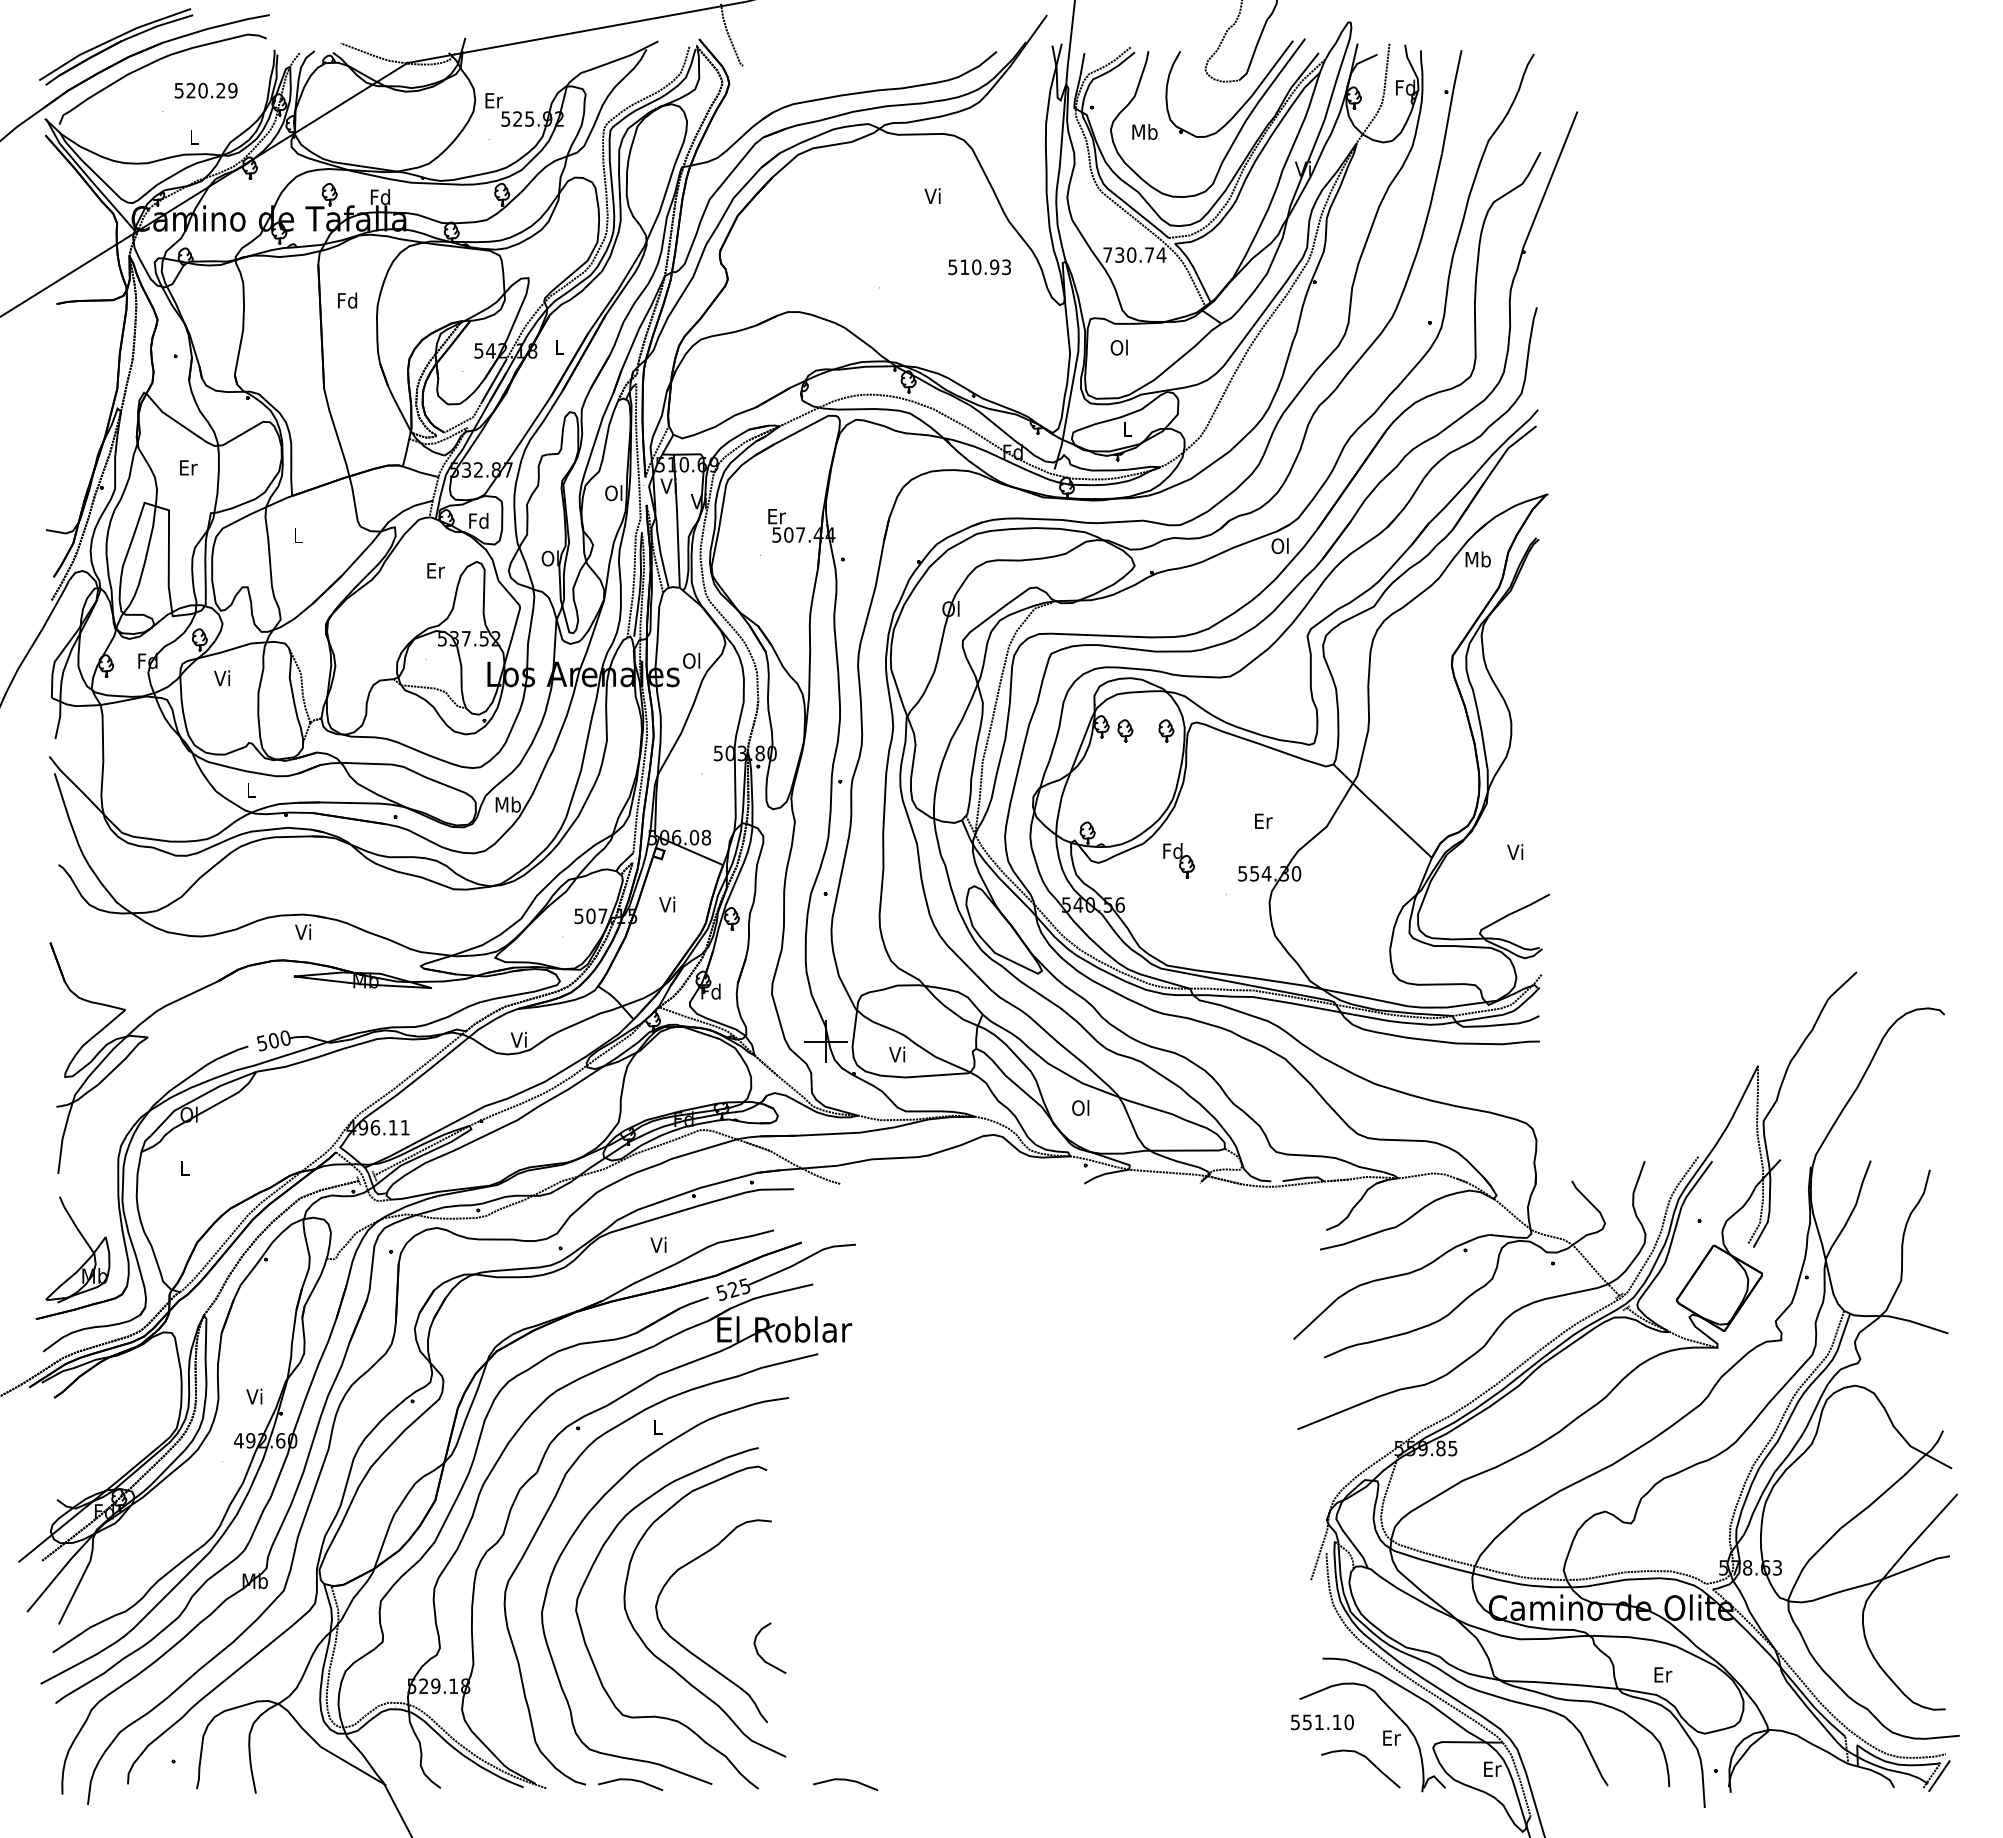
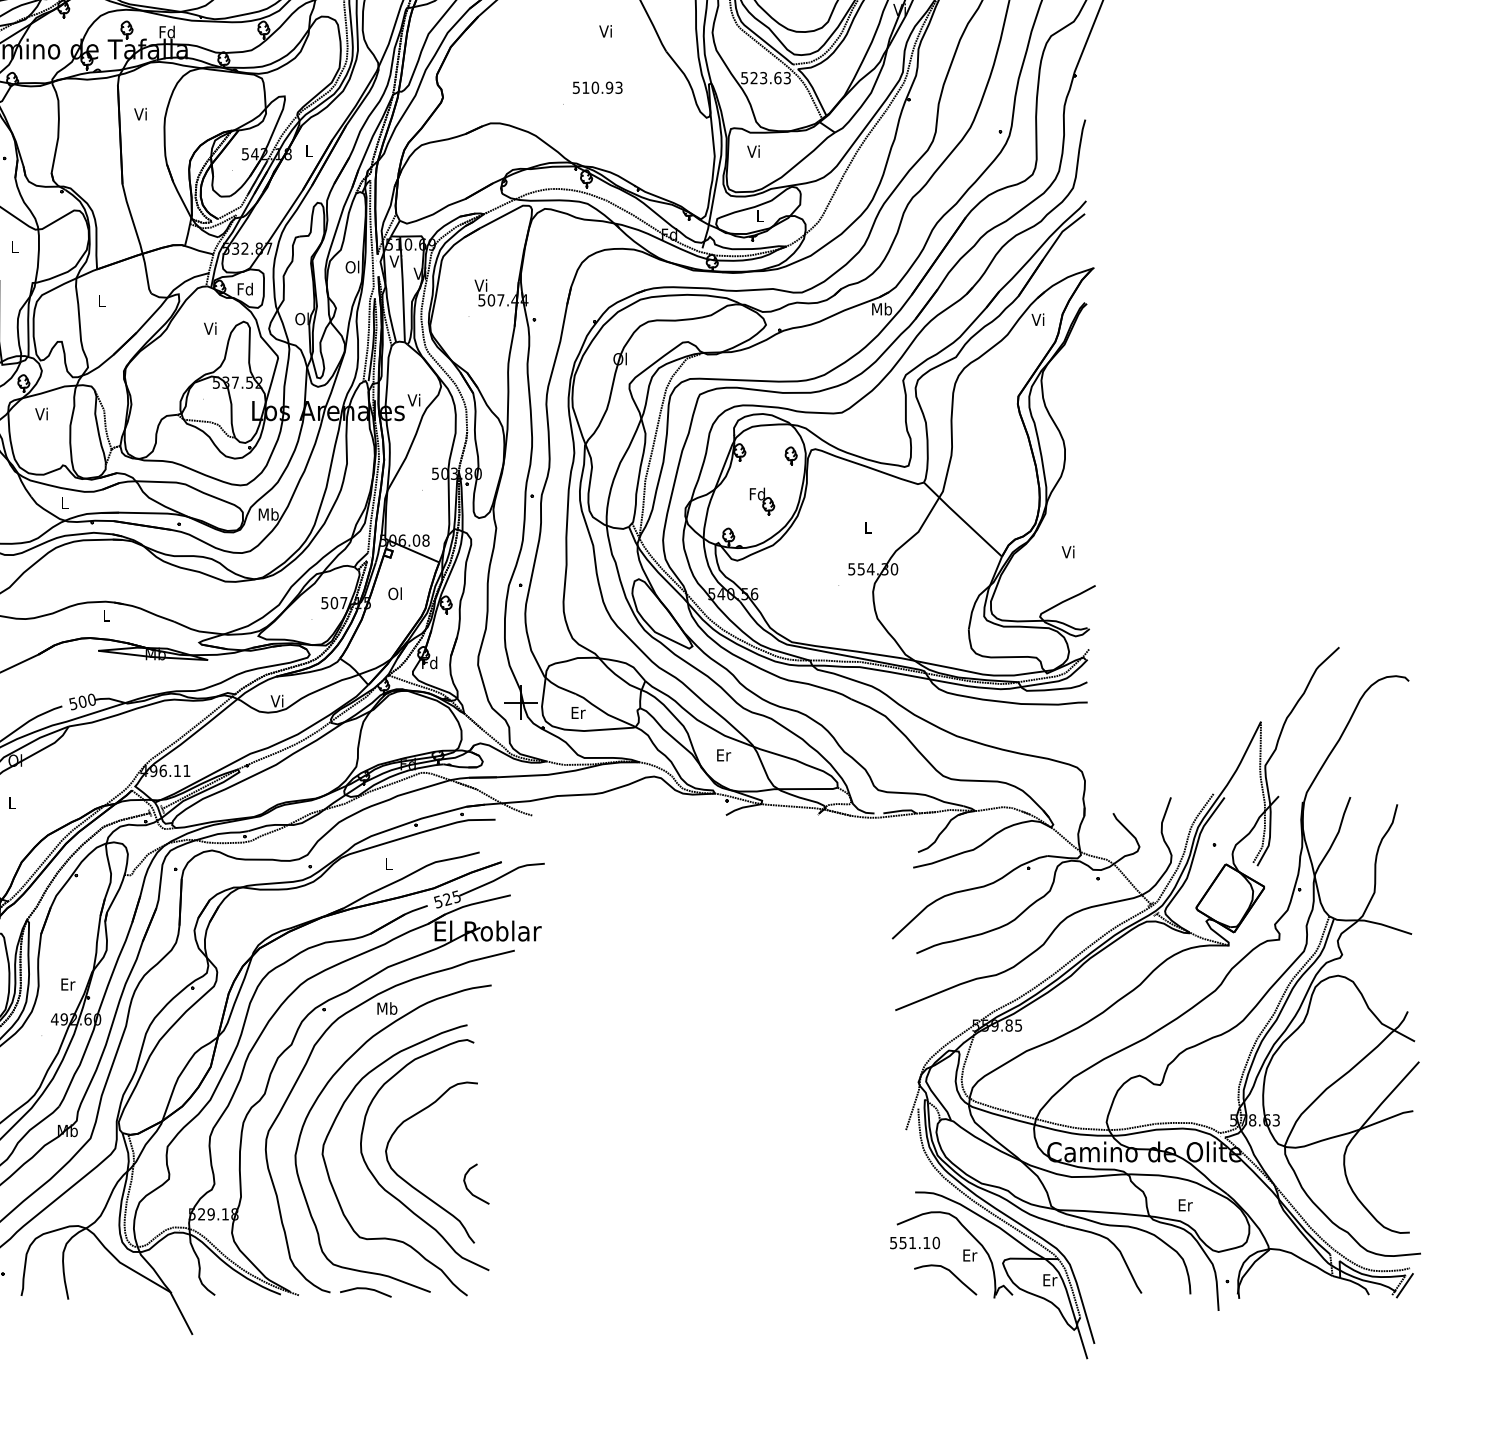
text: (1134, 254) -> (765, 77), 730.74 -> 523.63
text: (979, 267) -> (597, 87), moved
text: (347, 300) -> (141, 114), Fd -> Vi
text: (1118, 347) -> (753, 151), Ol -> Vi
text: (188, 467) -> (14, 246), Er -> L
text: (776, 516) -> (481, 285), Er -> Vi
text: (1280, 546) -> (881, 309), Ol -> Mb
text: (1477, 559) -> (1038, 319), Mb -> Vi
text: (435, 570) -> (210, 328), Er -> Vi
text: (691, 660) -> (414, 399), Ol -> Vi
part: (1125, 730) -> (758, 455), removed
text: (1263, 820) -> (868, 527), Er -> L
part: (1178, 860) -> (761, 501), moved
text: (667, 904) -> (395, 593), Vi -> Ol
text: (302, 931) -> (105, 615), Vi -> L
text: (898, 1054) -> (578, 712), Vi -> Er
text: (1081, 1107) -> (723, 754), Ol -> Er
text: (658, 1244) -> (387, 863), Vi -> L
text: (255, 1396) -> (68, 984), Vi -> Er
text: (657, 1427) -> (387, 1008), L -> Mb
line: (845, 1780) -> (536, 1289), removed

